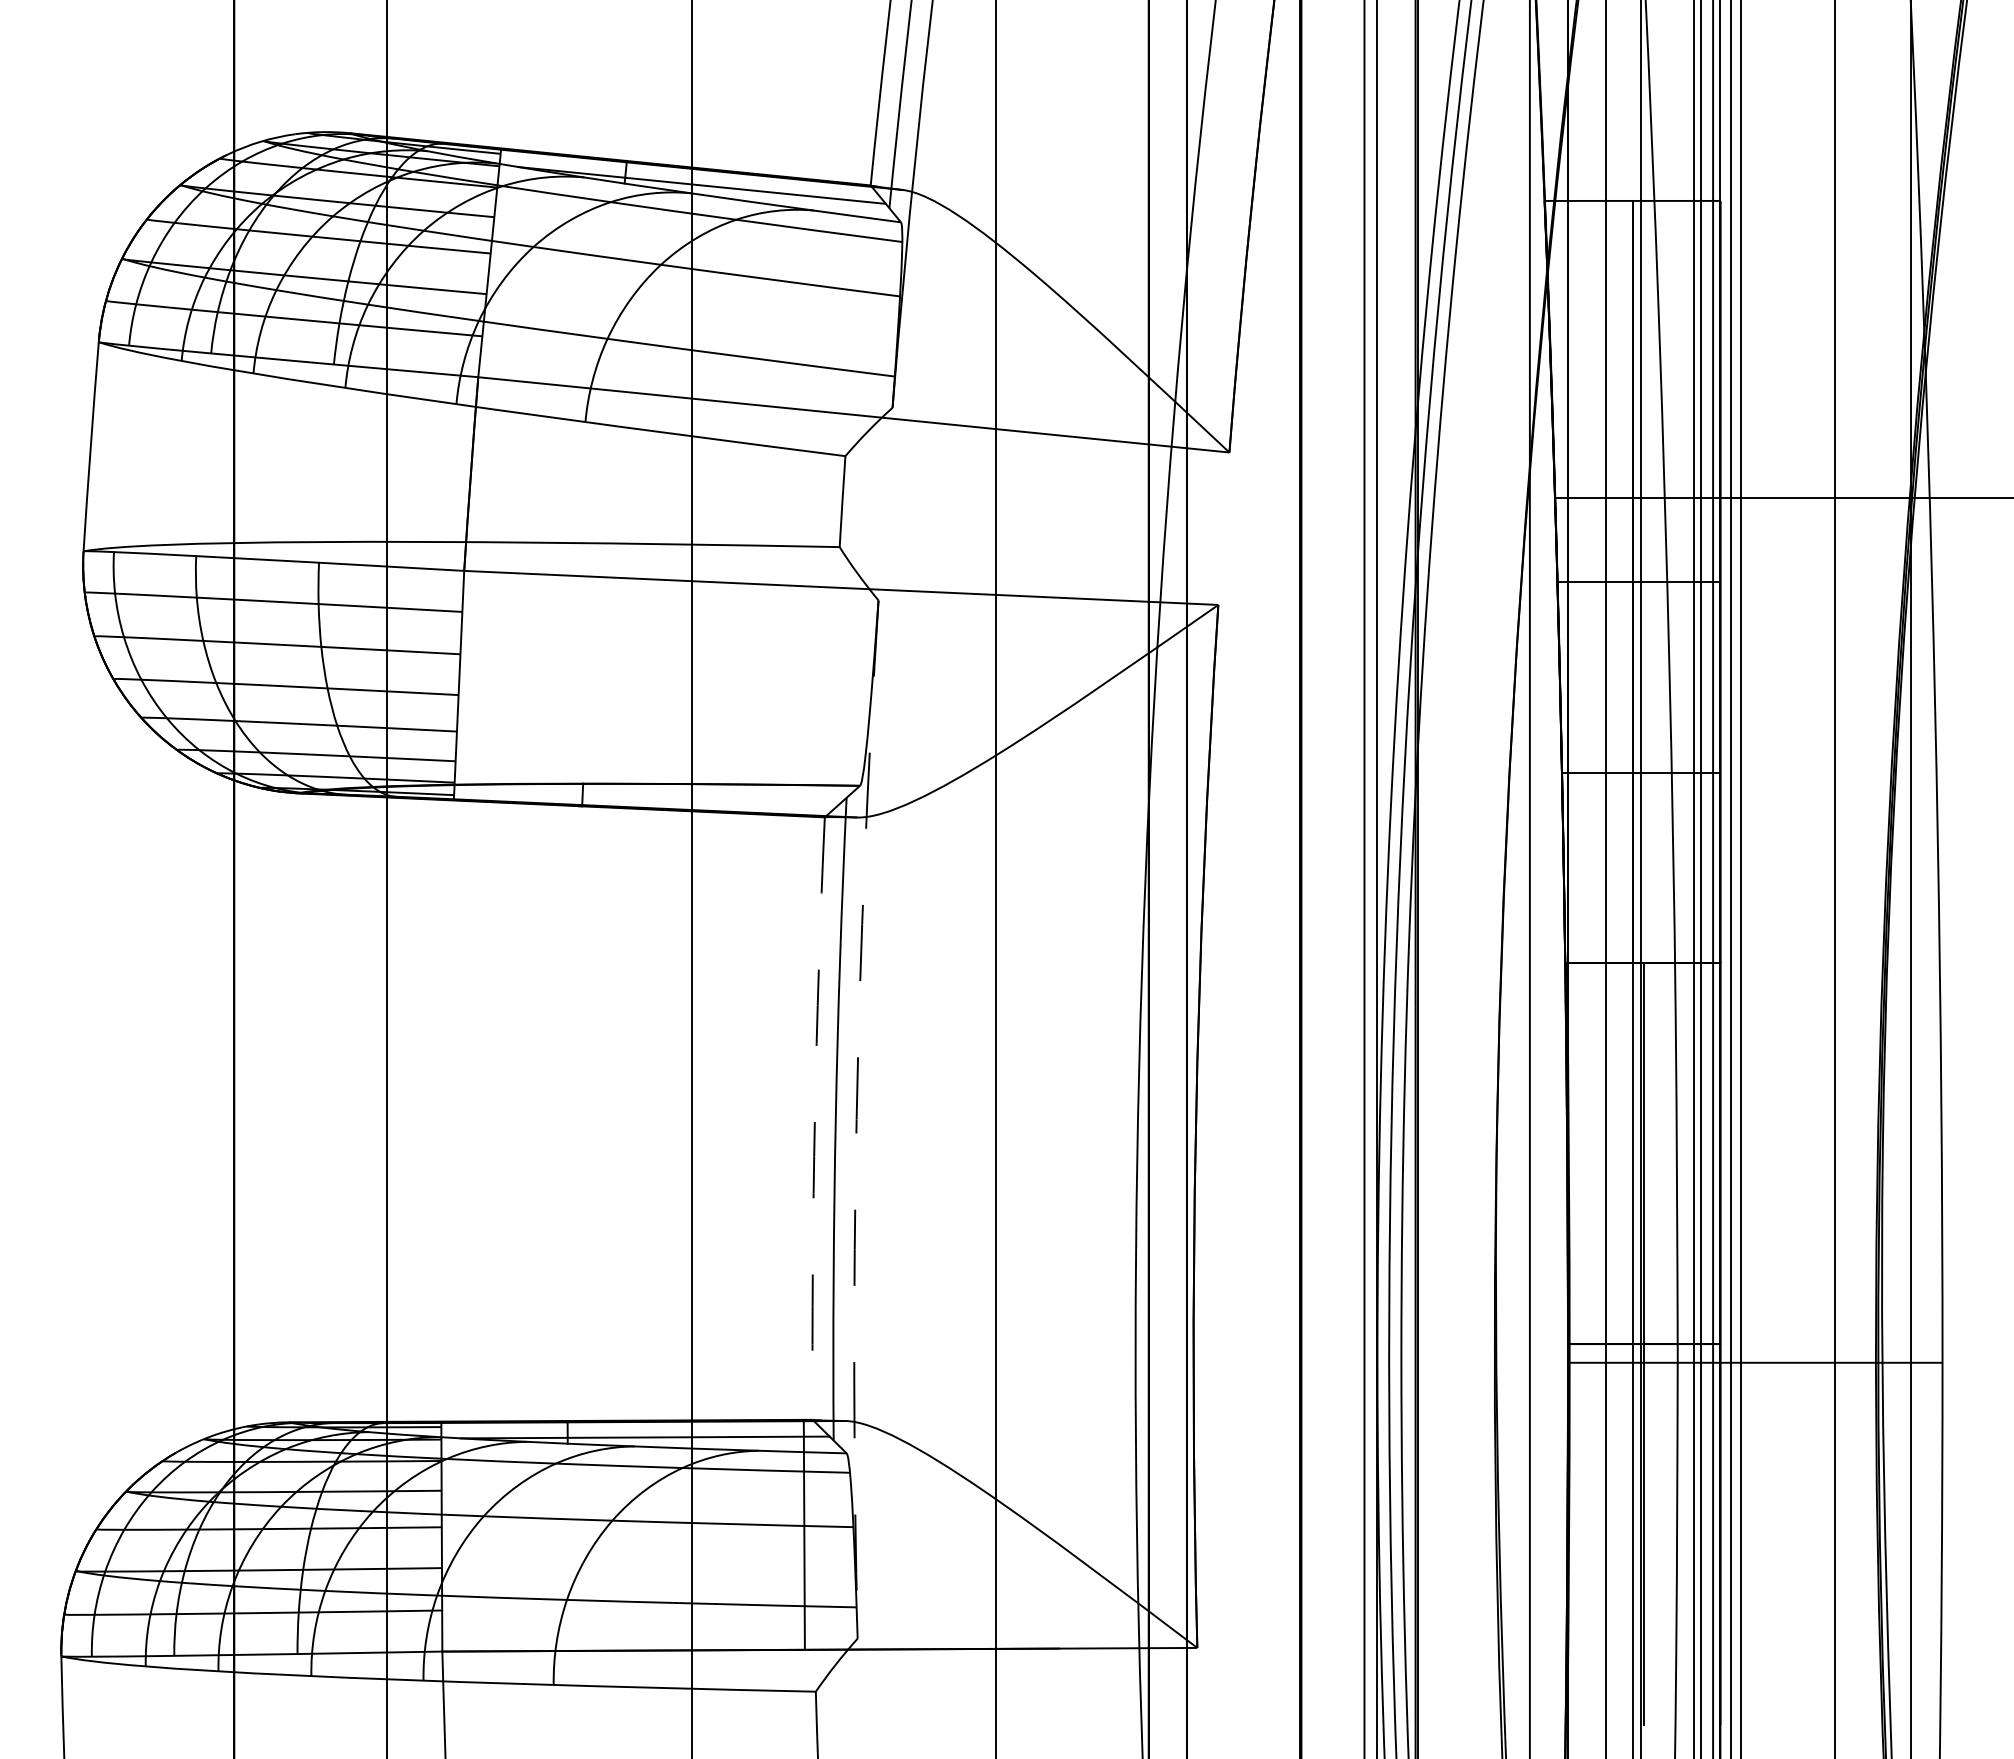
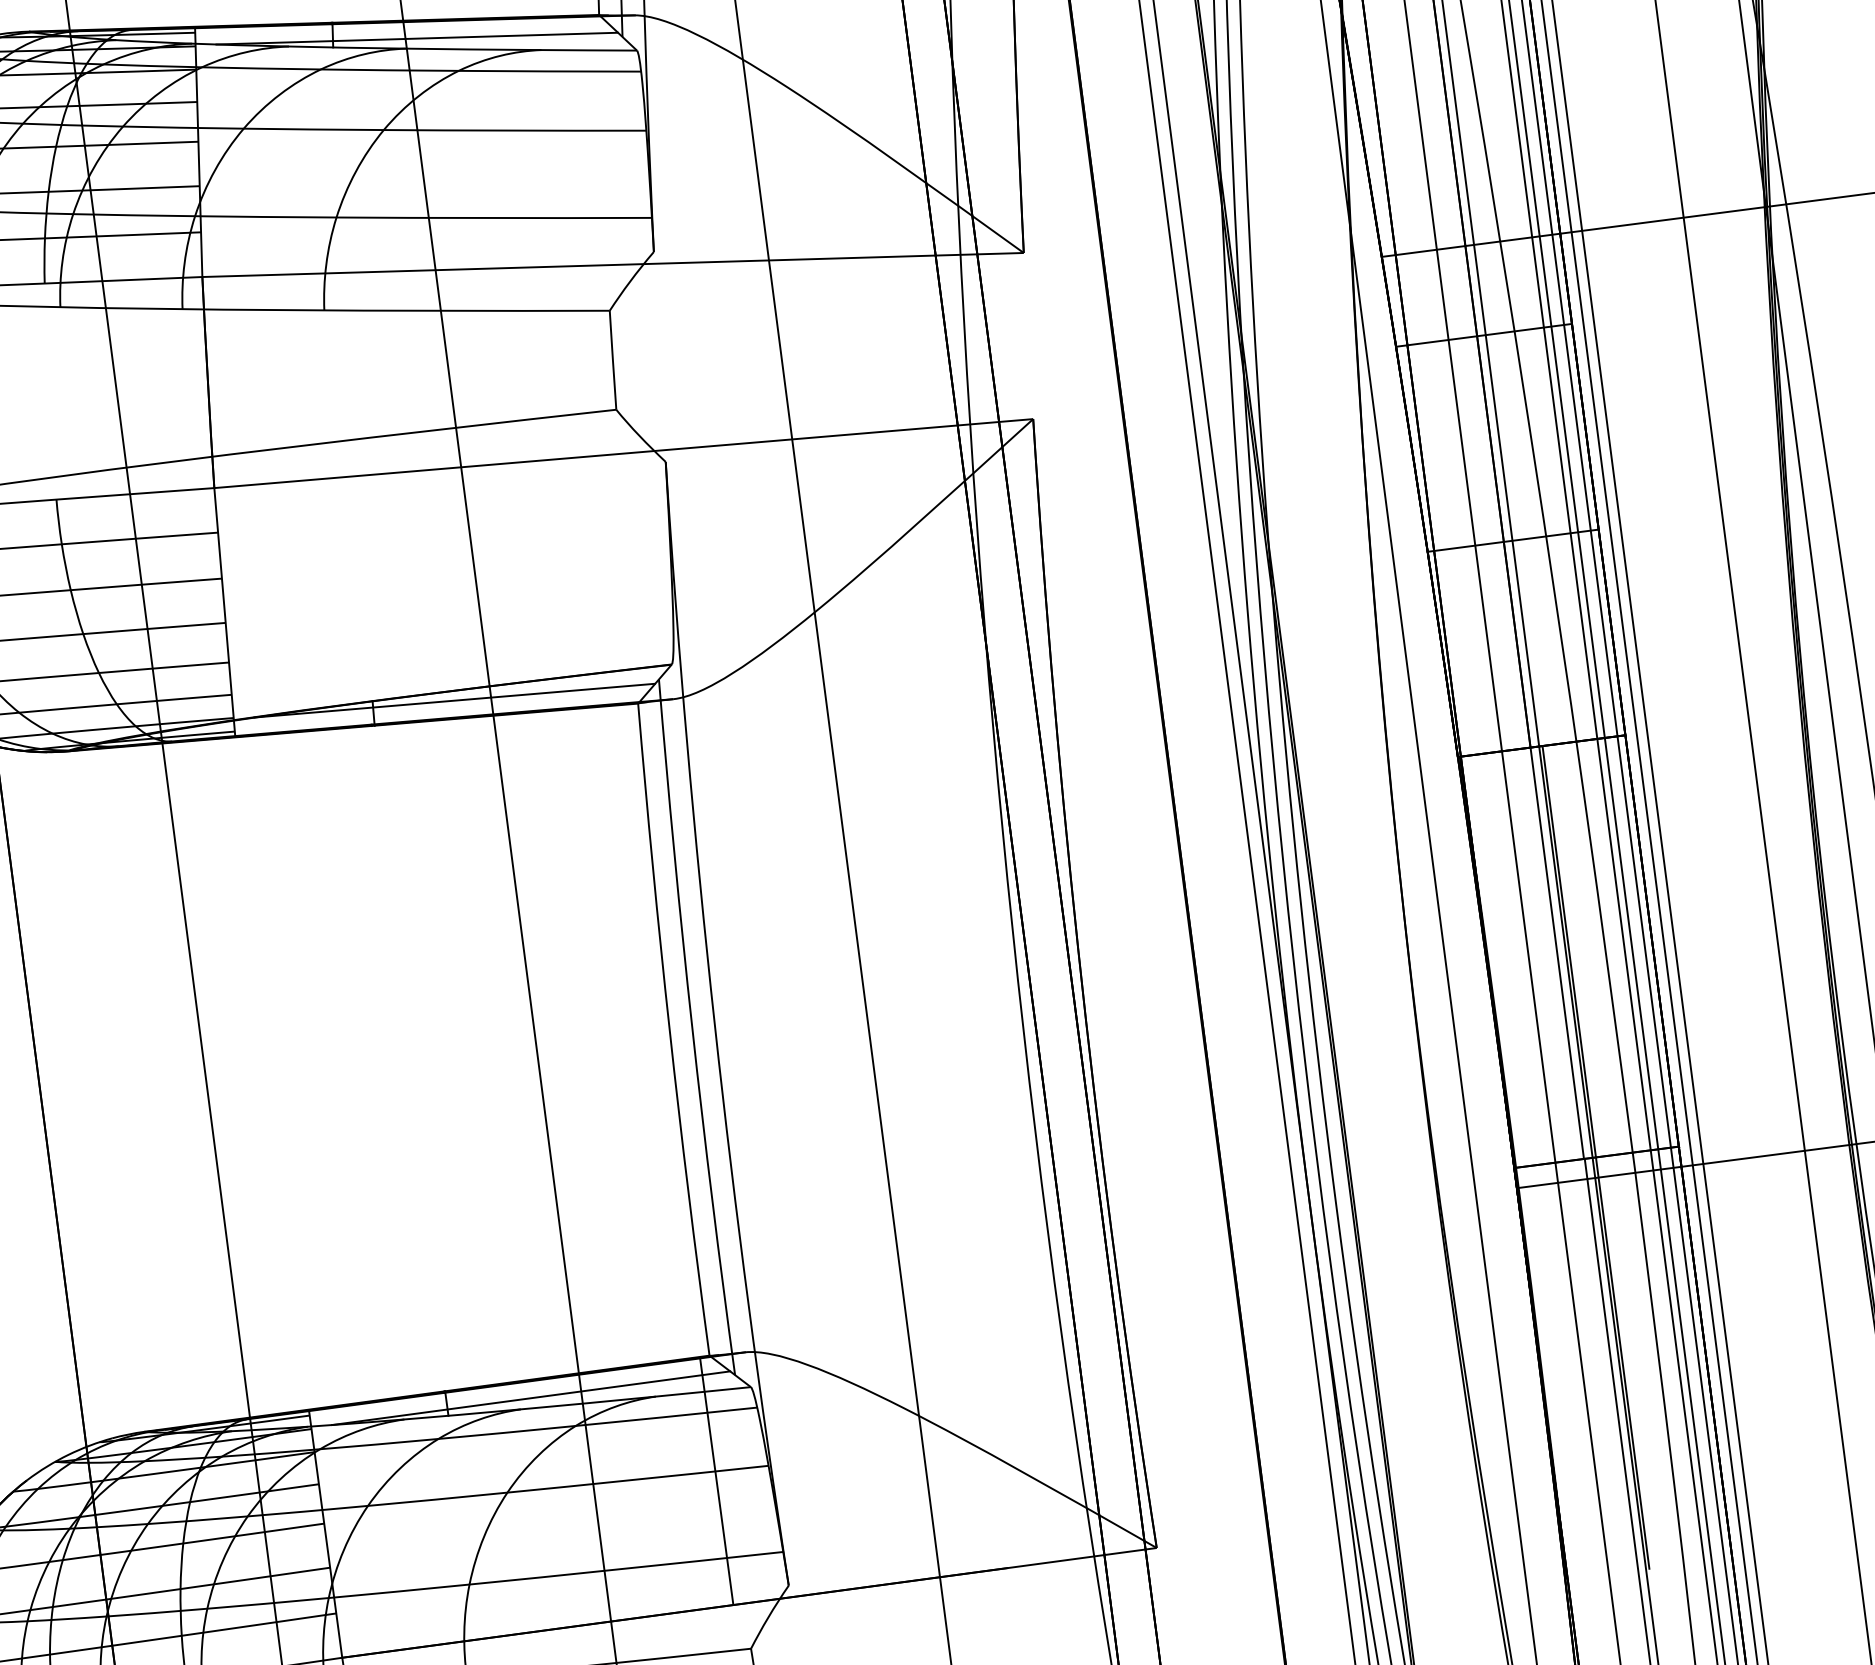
line: (657, 792) -> (454, 700), added
arc: (814, 1118) -> (669, 1030), dashed -> solid
arc: (856, 1119) -> (714, 1025), dashed -> solid

